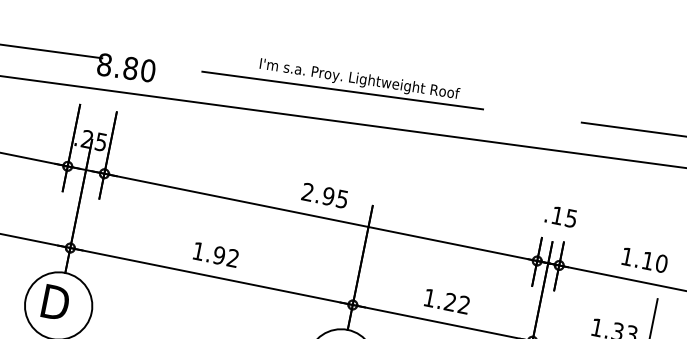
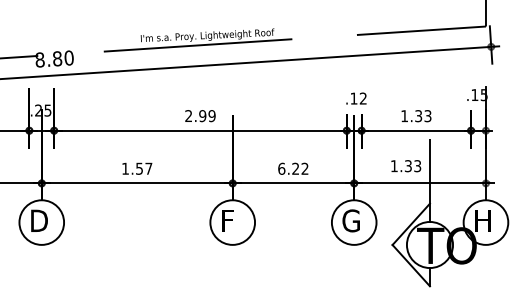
text: (341, 198) -> (211, 115), 2.95 -> 2.99
text: (570, 218) -> (362, 98), .15 -> .12
text: (225, 256) -> (143, 168), 1.92 -> 1.57
text: (654, 262) -> (423, 116), 1.10 -> 1.33
text: (429, 297) -> (281, 168), 1.22 -> 6.22

